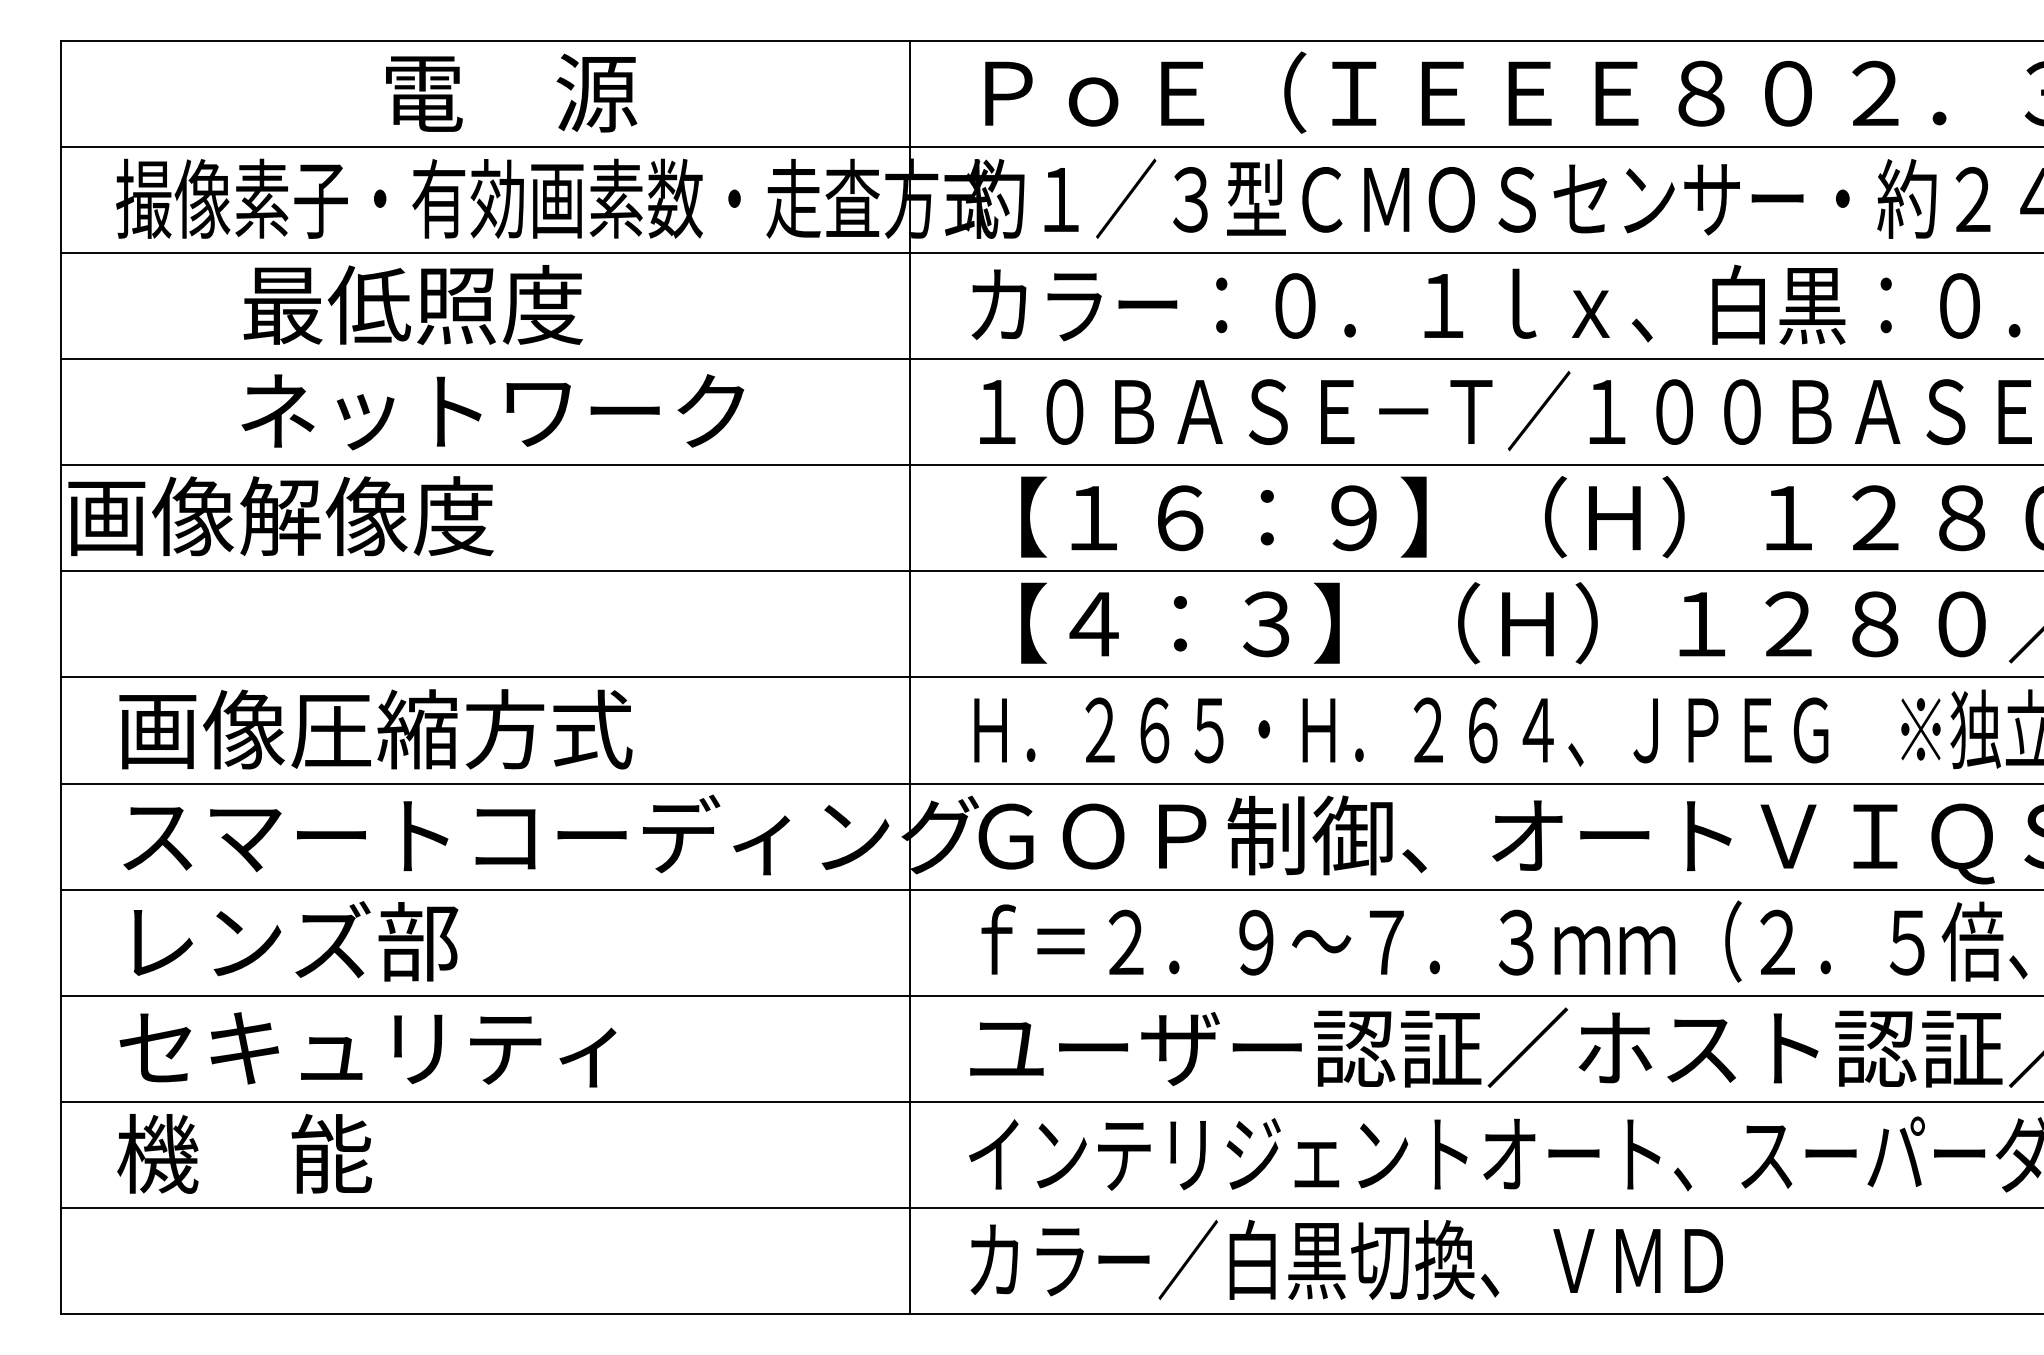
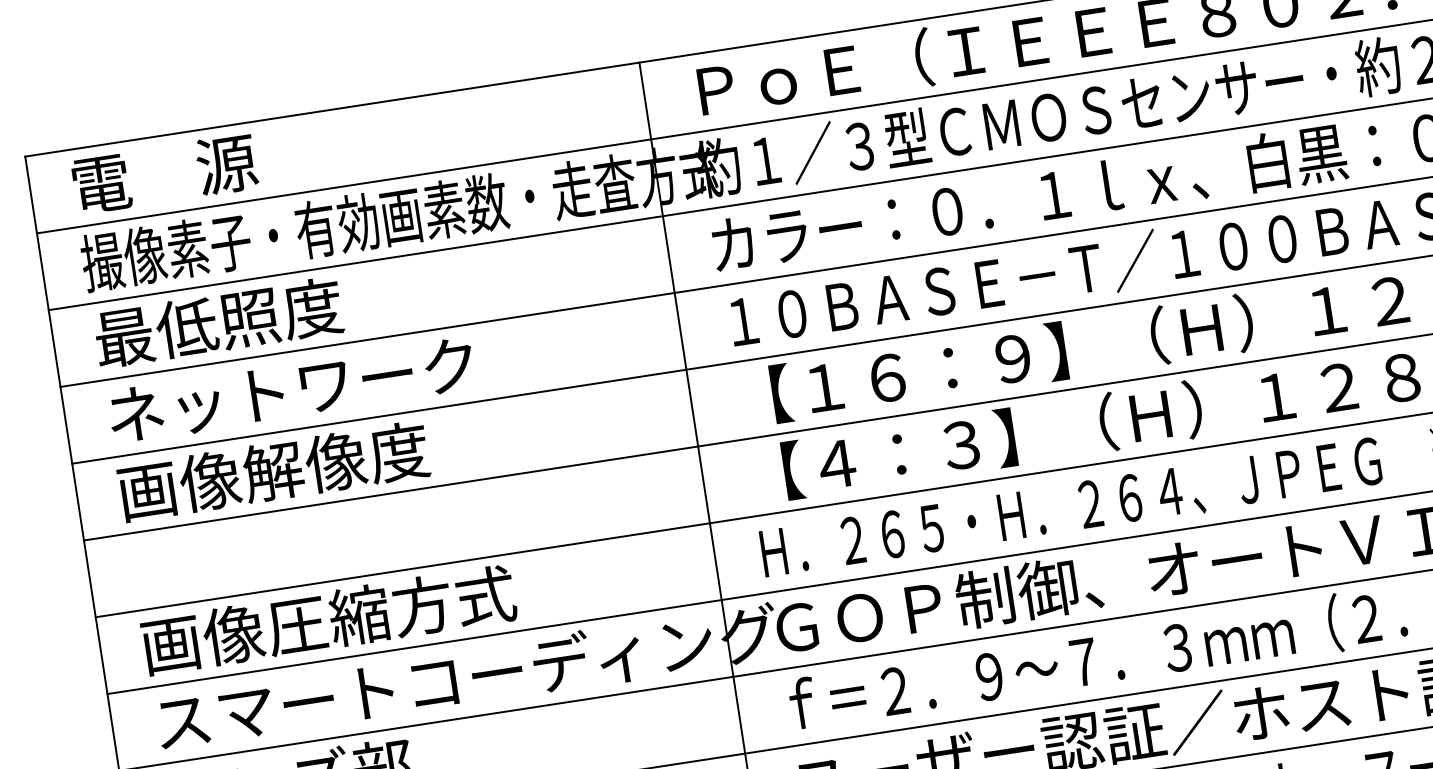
text: (511, 92) -> (164, 173), moved
text: (413, 304) -> (218, 322), moved
text: (492, 412) -> (291, 391), moved
text: (280, 516) -> (273, 471), moved

